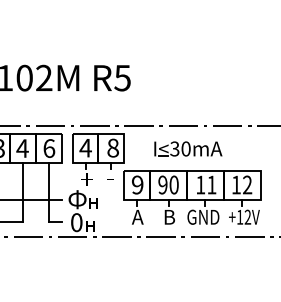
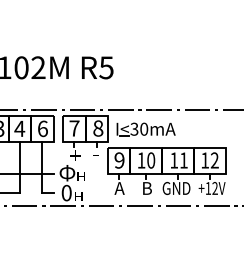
text: (85, 148) -> (74, 128), 4 -> 7
part: (188, 148) -> (146, 128), moved
text: (162, 184) -> (141, 160), 90 -> 10

